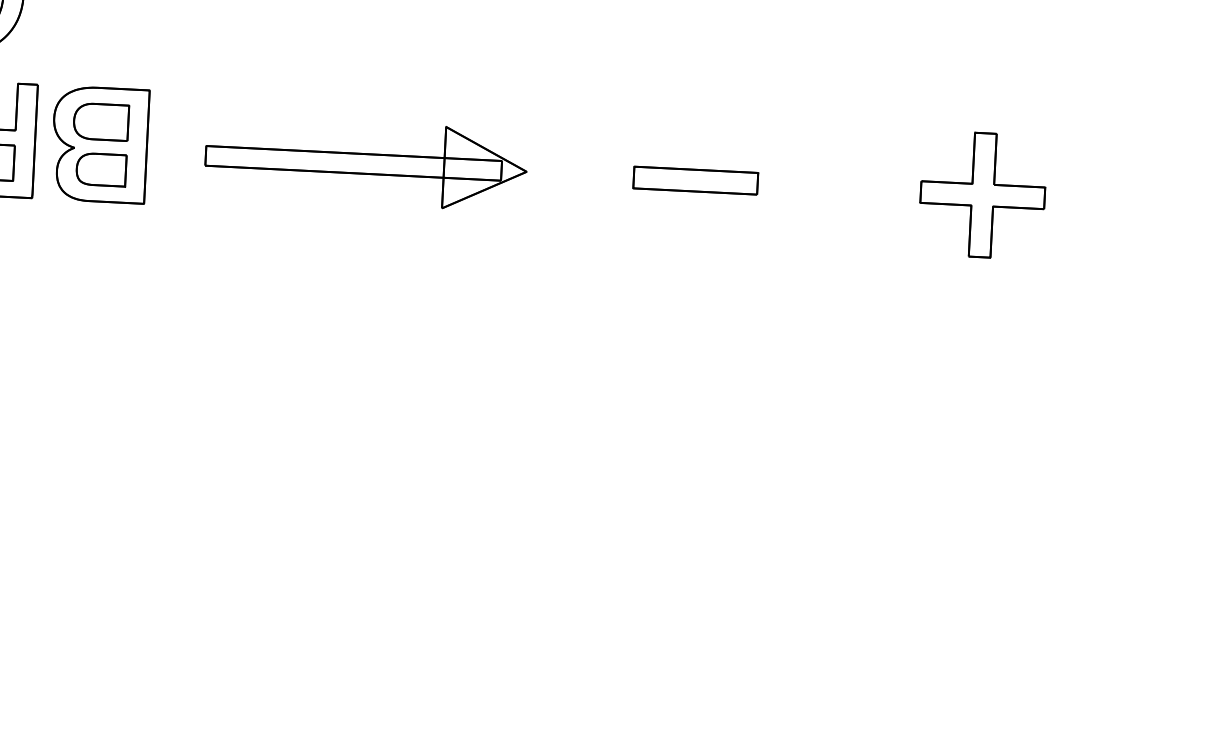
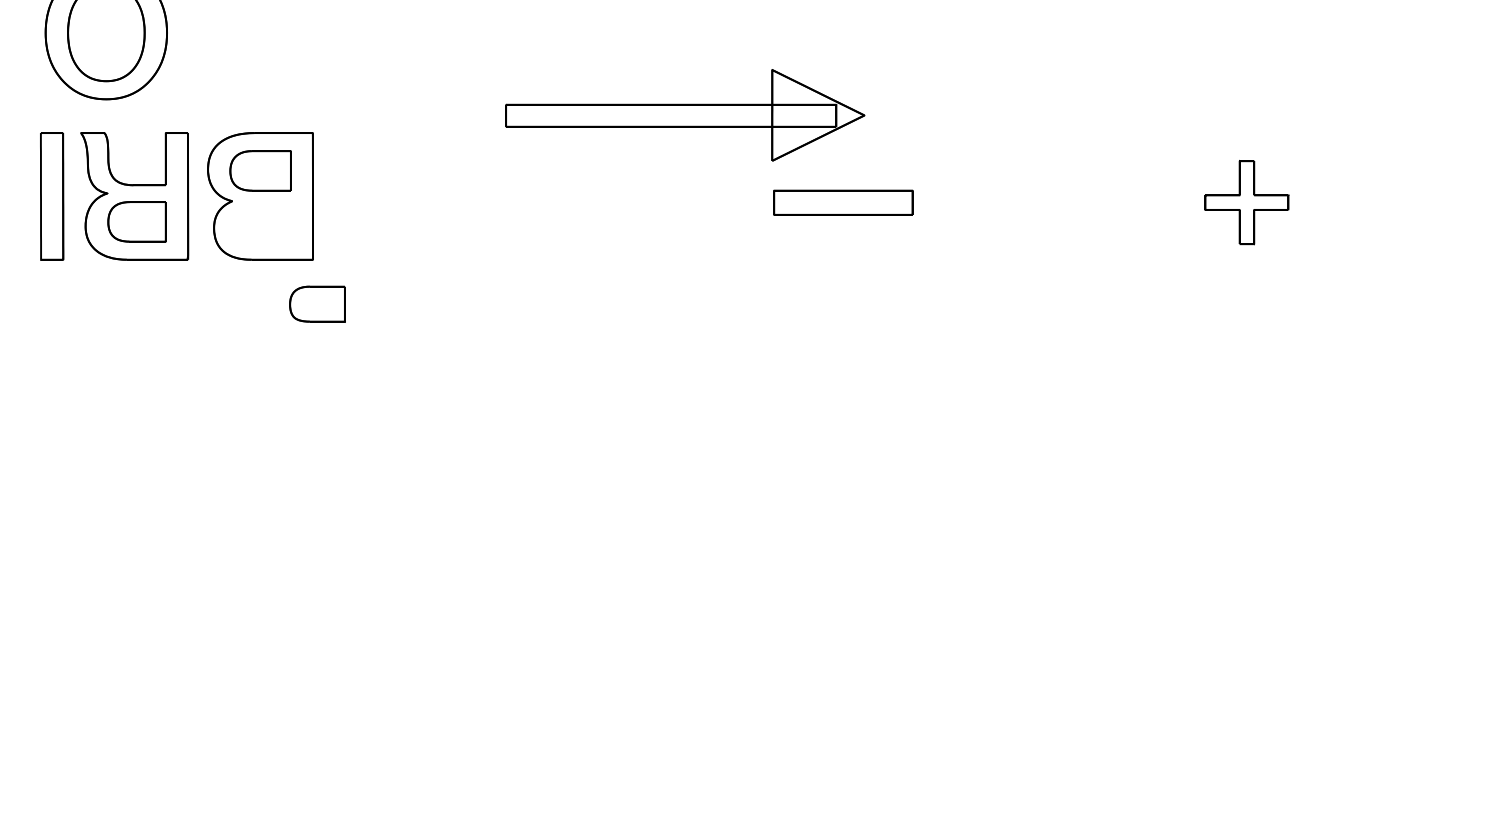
part: (366, 163) -> (685, 115), moved
part: (101, 169) -> (317, 303), moved
part: (695, 180) -> (843, 202), moved
part: (982, 194) -> (1246, 202), size x0.6

